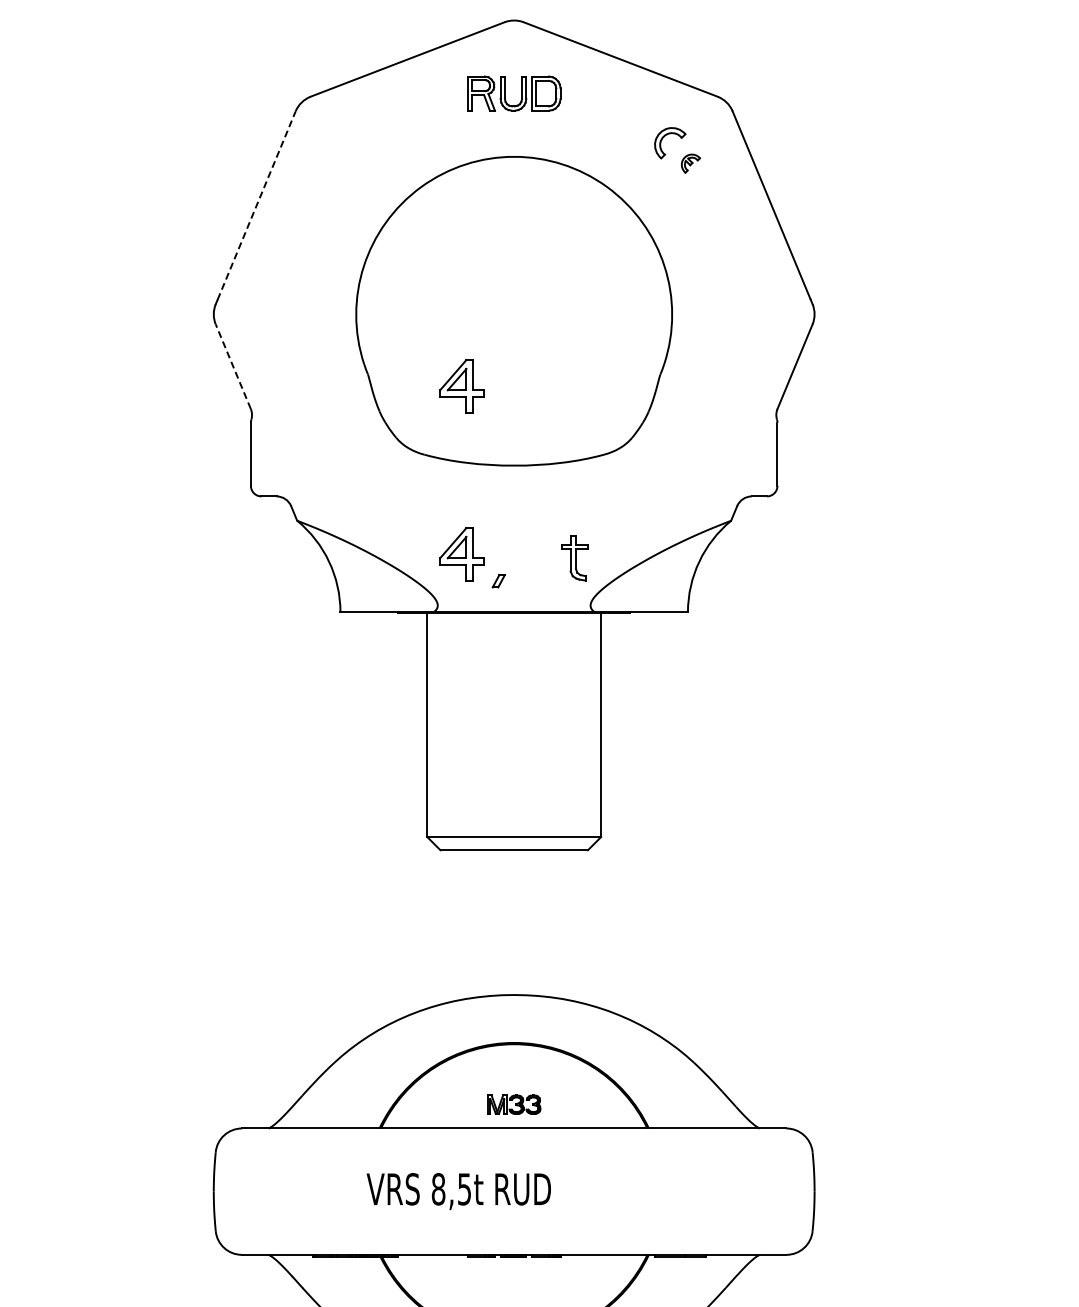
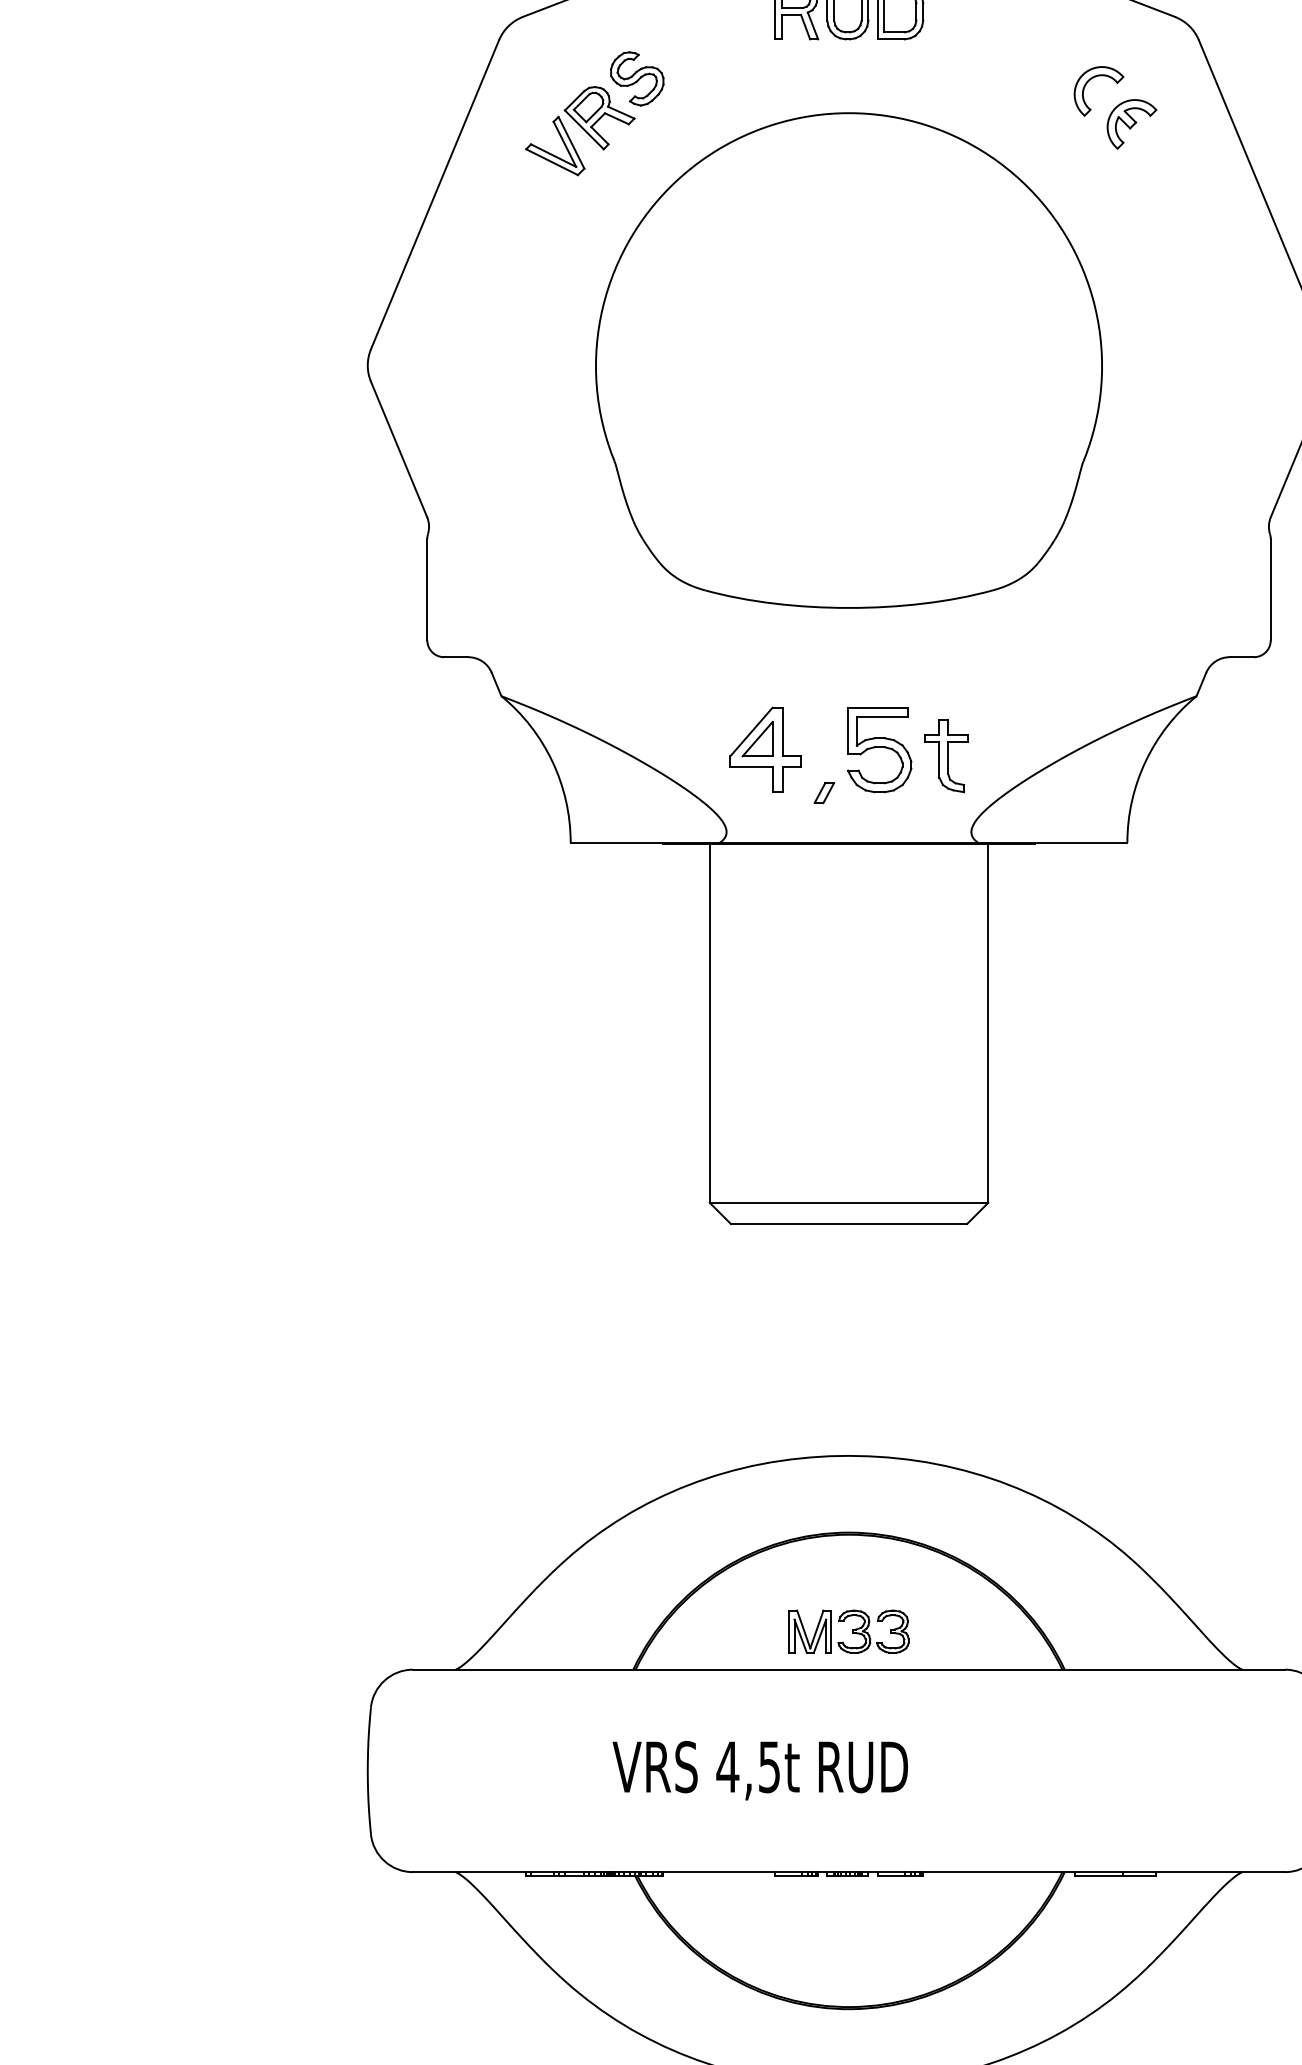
part: (355, 156) -> (594, 112), added
part: (690, 163) -> (1131, 123), size x1.67
line: (256, 205) -> (436, 191), dashed -> solid
line: (233, 366) -> (399, 449), dashed -> solid
part: (461, 386) -> (764, 481), removed
part: (533, 554) -> (879, 750), added
part: (514, 1104) -> (849, 1631), size x1.43
text: (438, 1189) -> (727, 1767), 8,5t -> 4,5t

